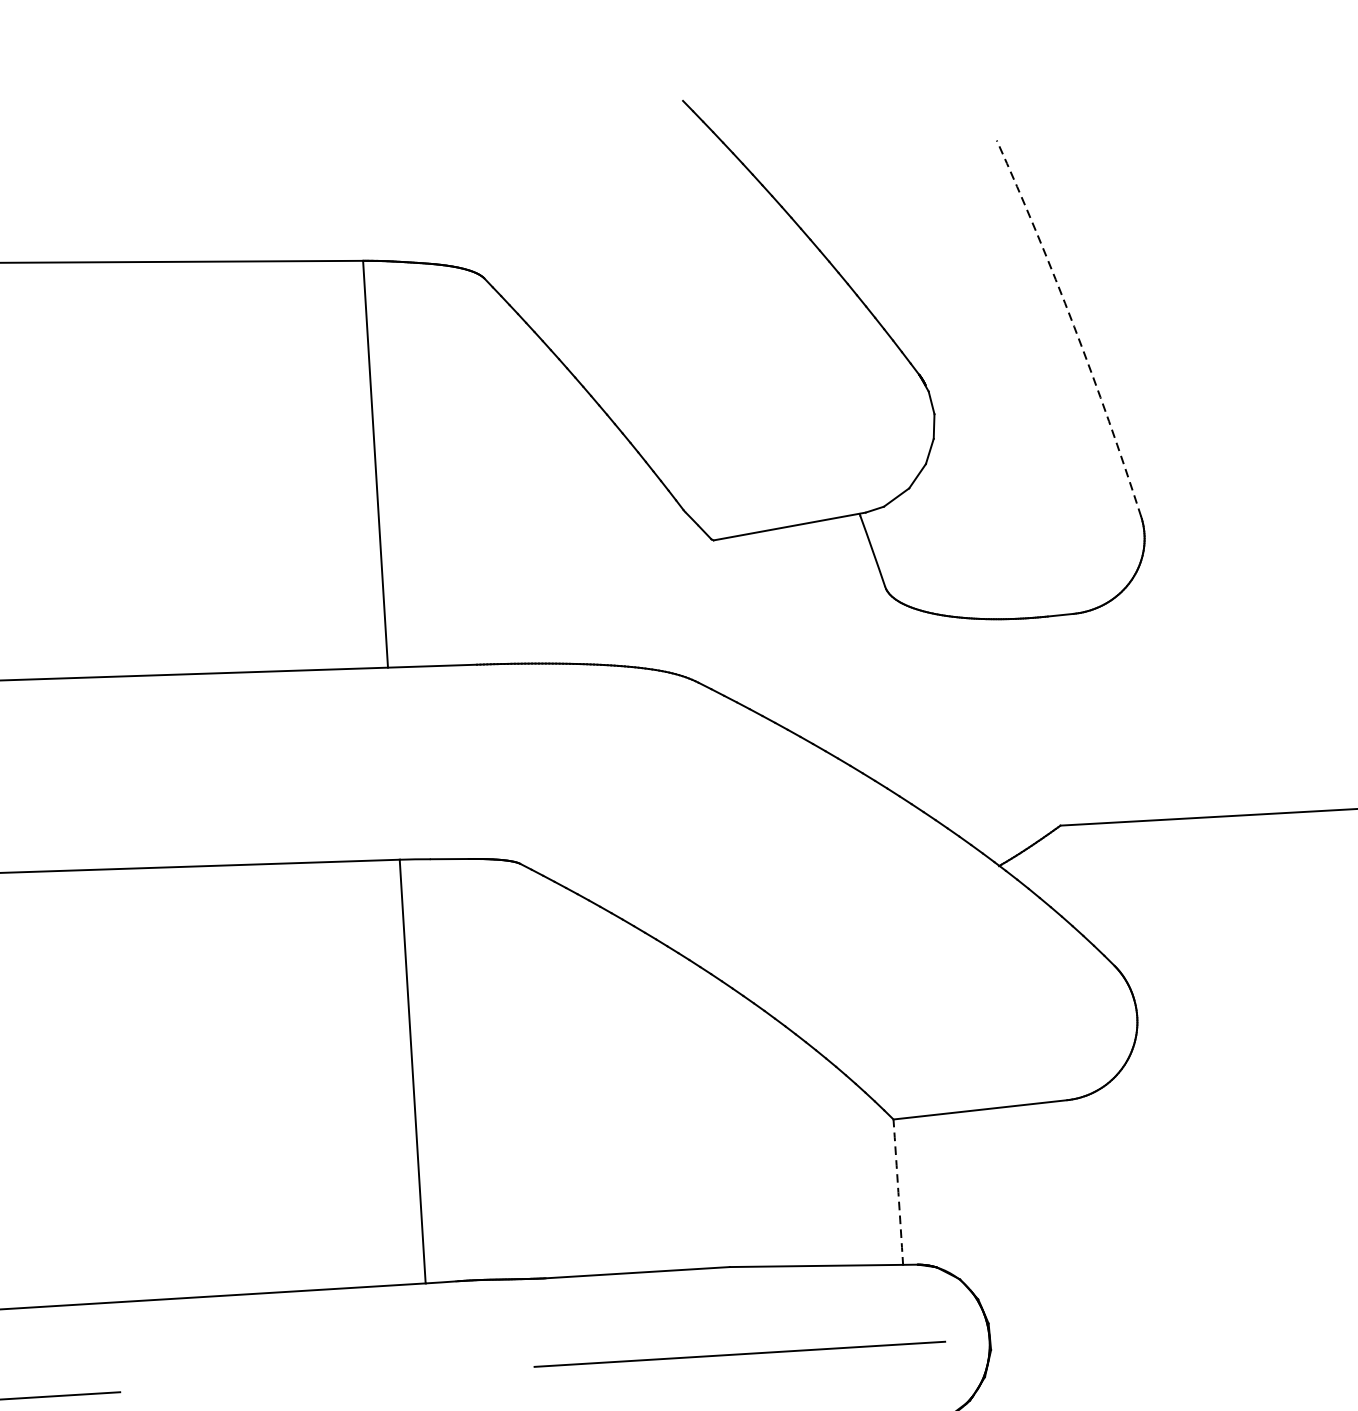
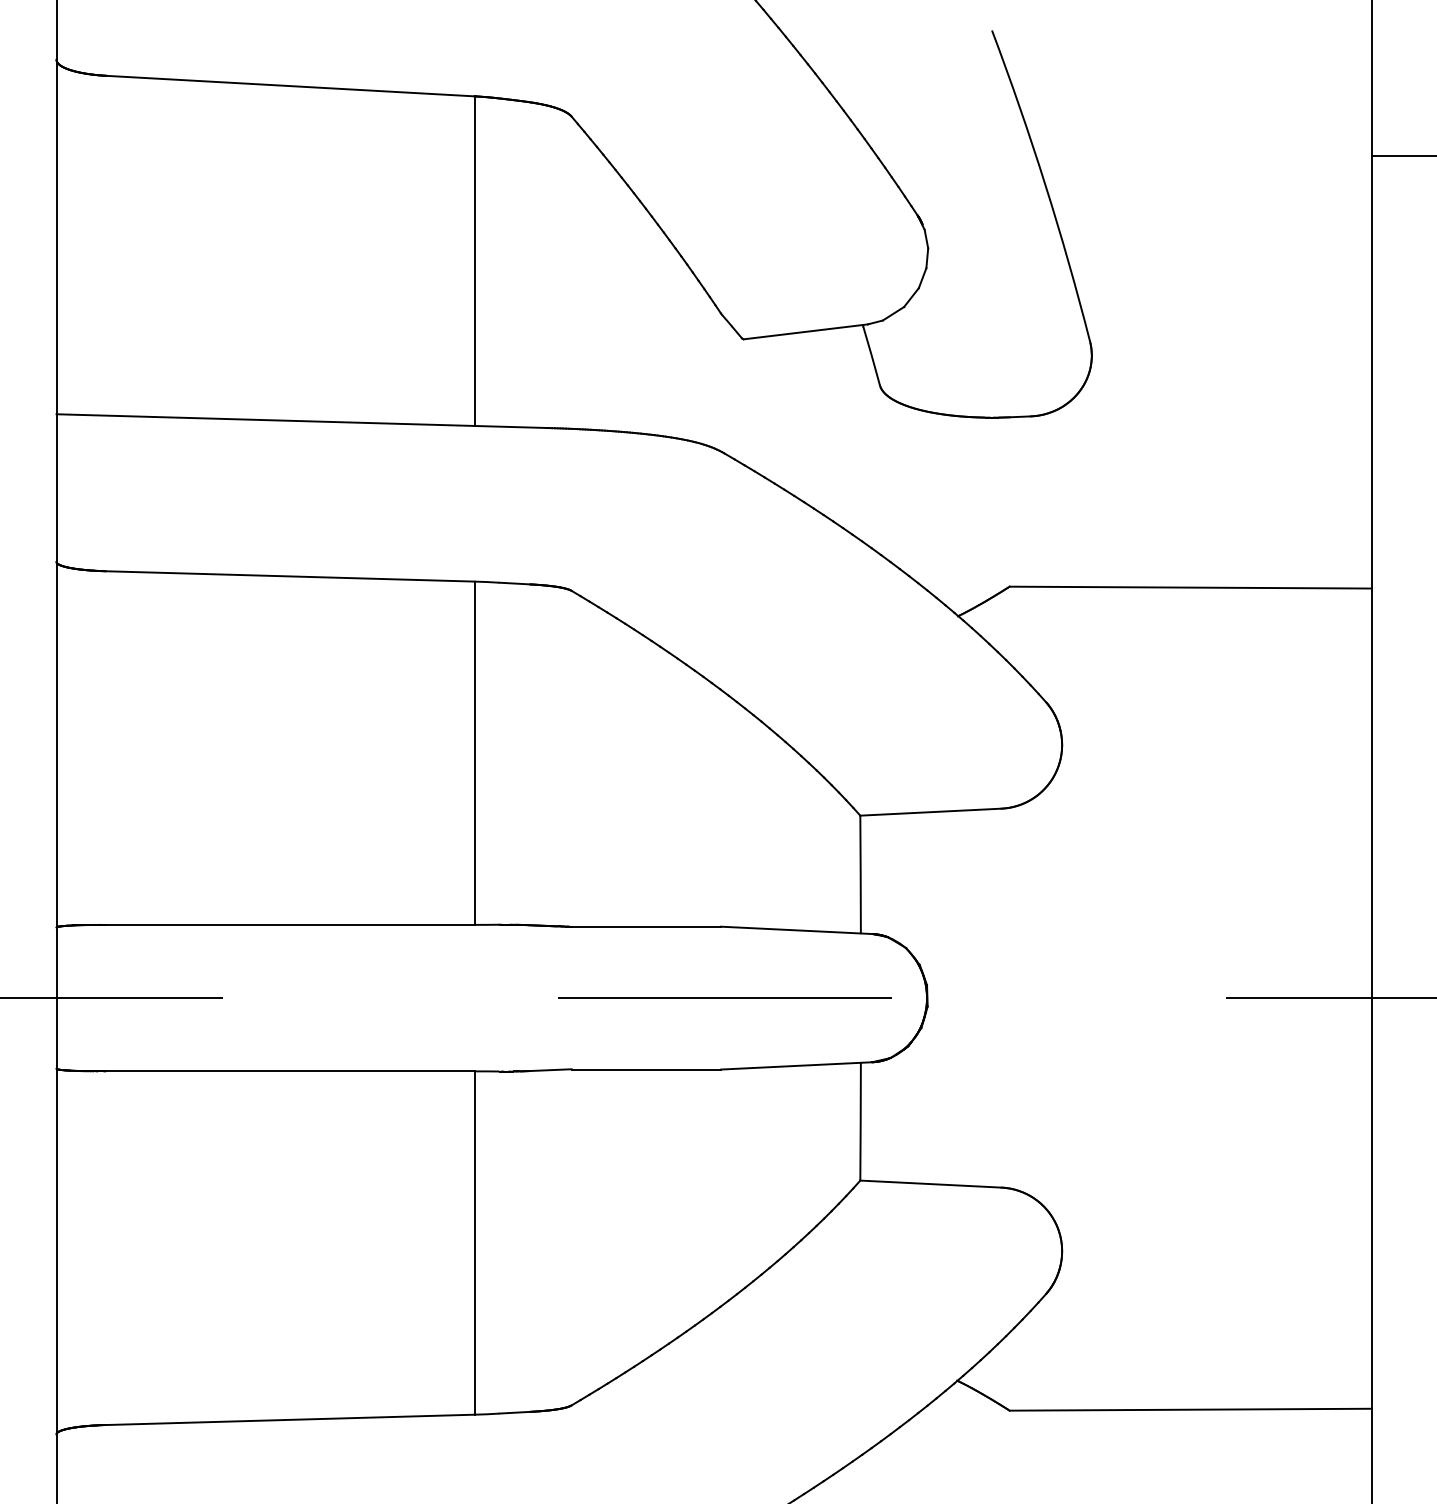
arc: (1074, 326) -> (1045, 184), dashed -> solid
arc: (898, 1192) -> (860, 874), dashed -> solid

